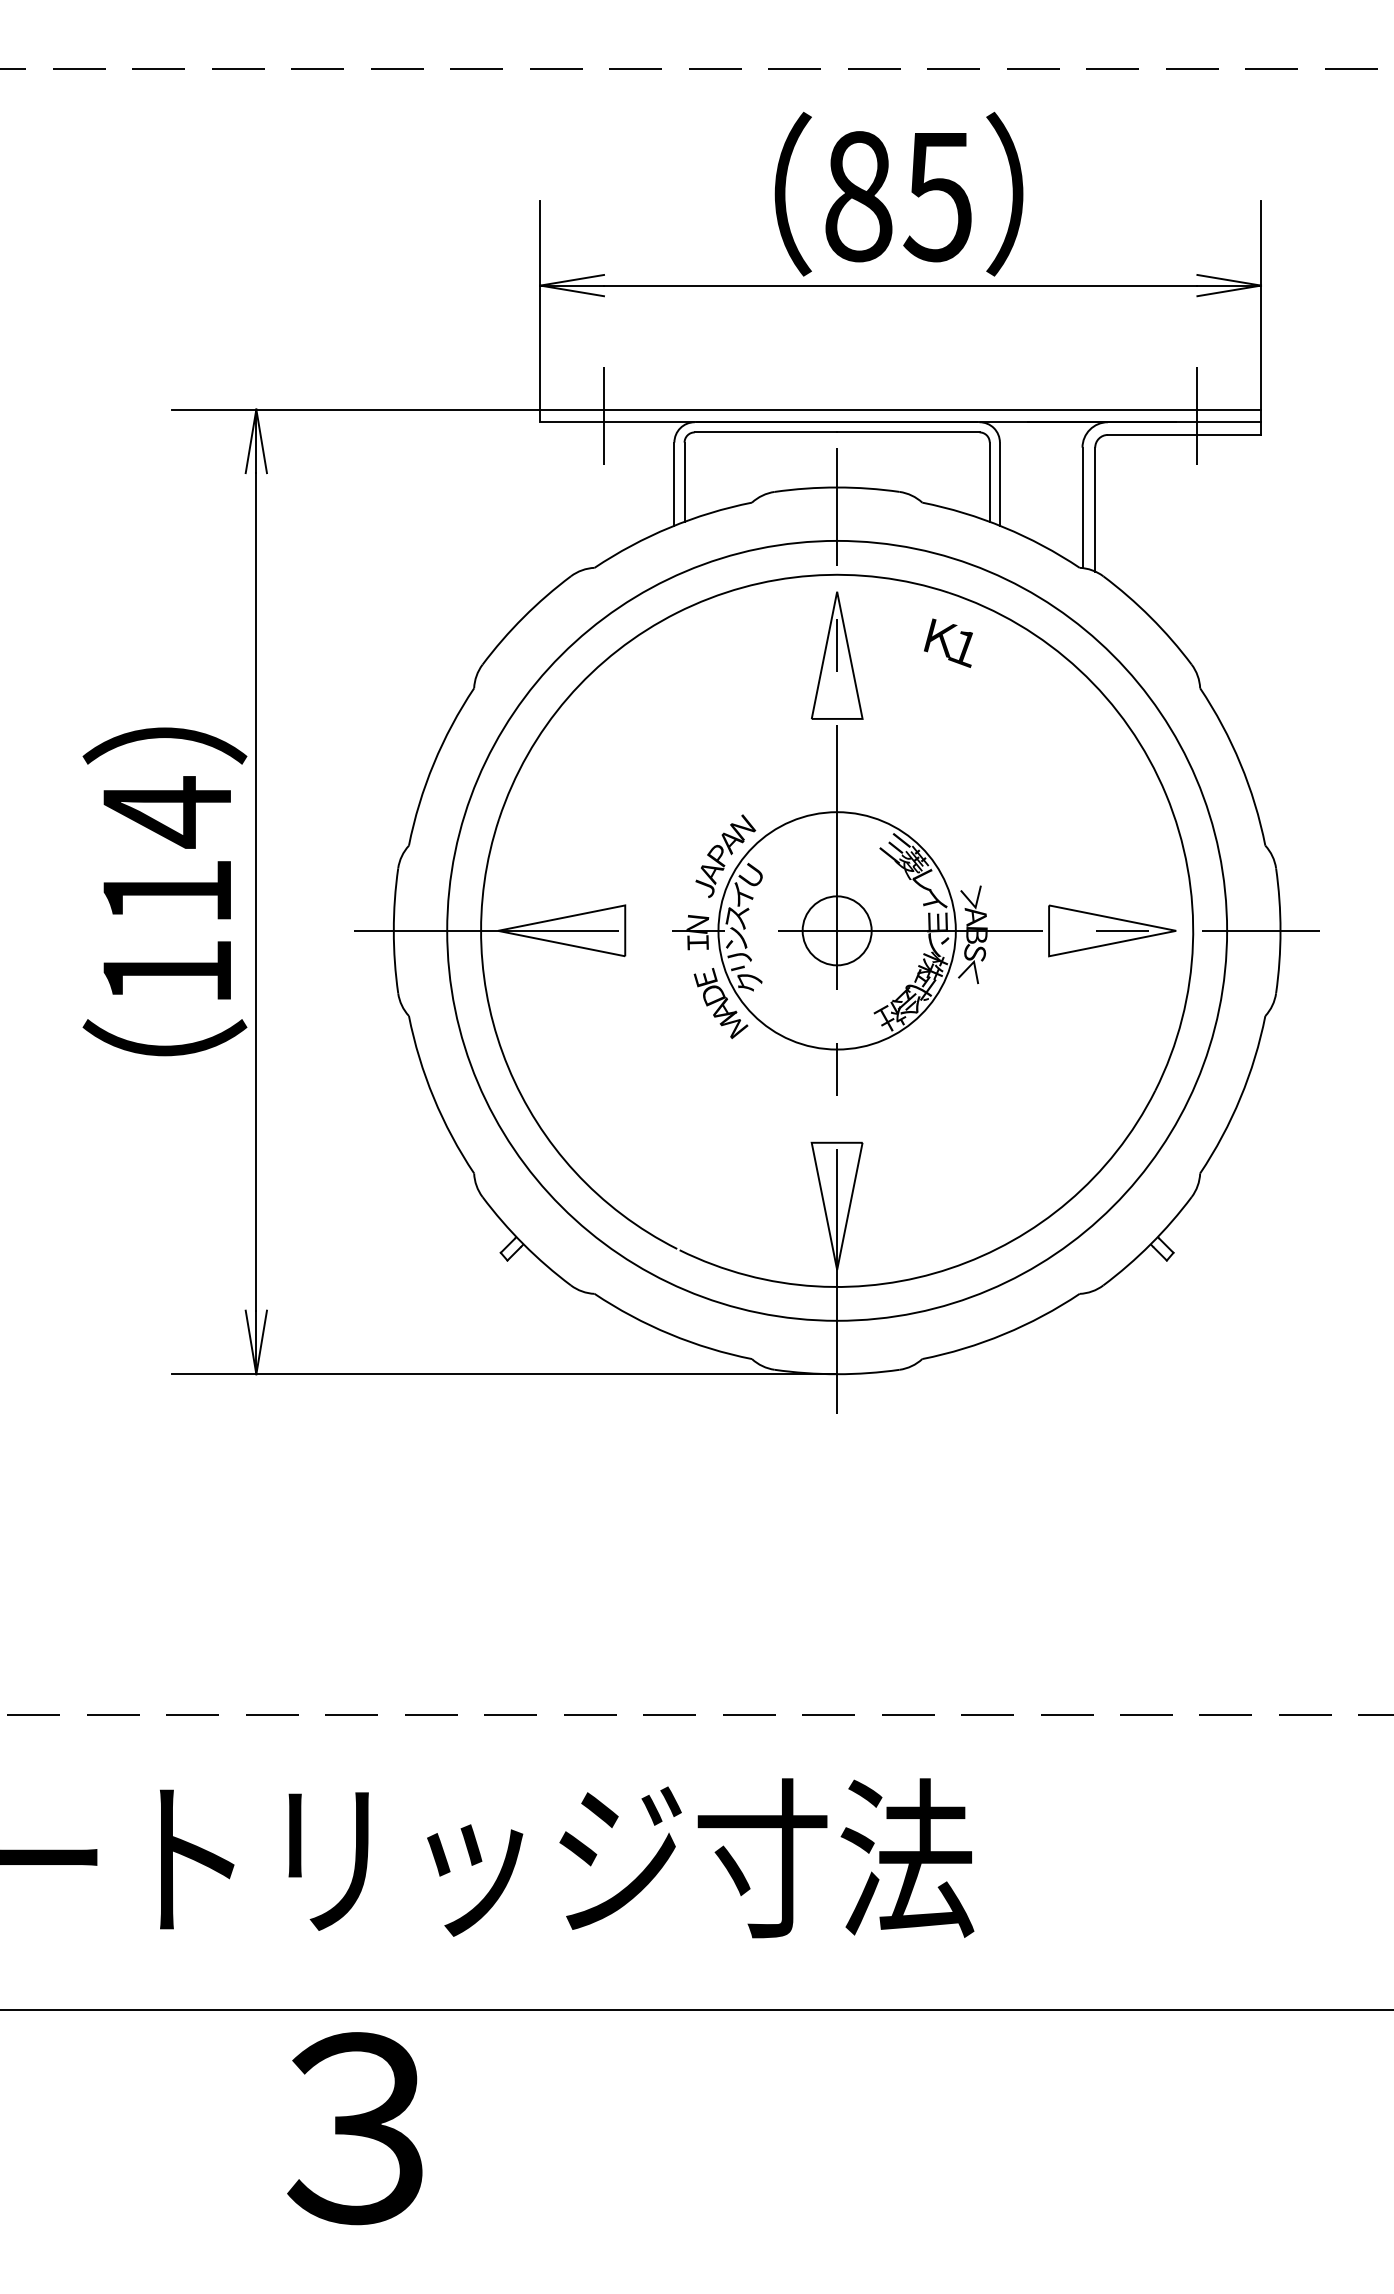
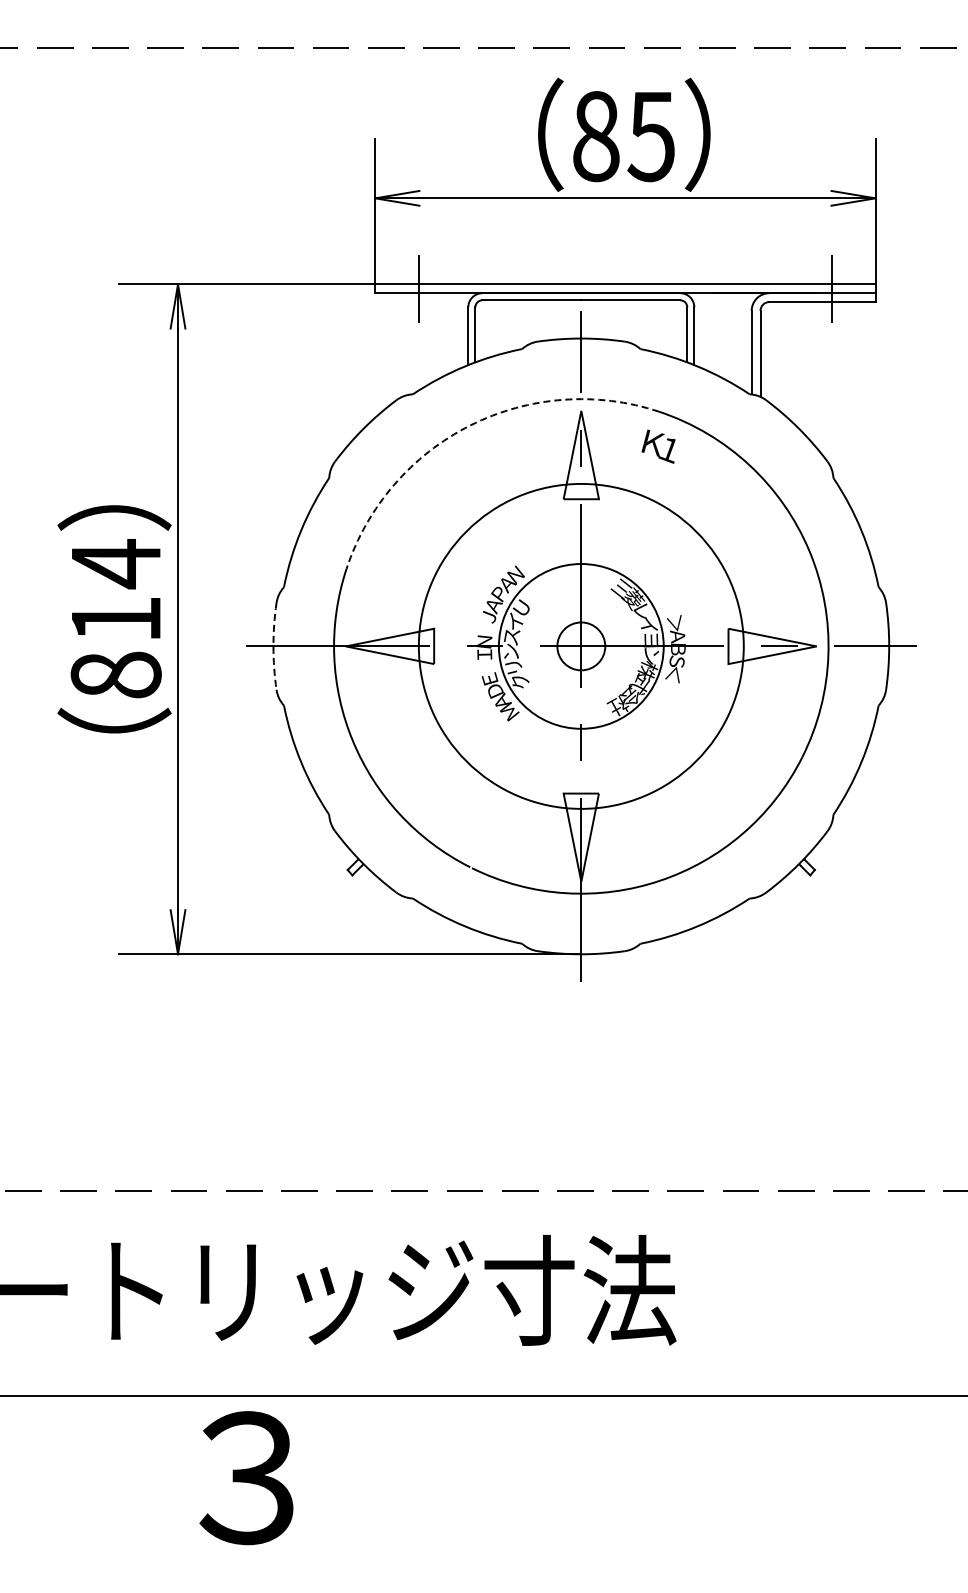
arc: (677, 612) -> (470, 425), solid -> dashed
arc: (393, 930) -> (273, 646), solid -> dashed
circle: (837, 930) -> (581, 646), size x0.6
text: (166, 971) -> (115, 674), 114 -> 814

